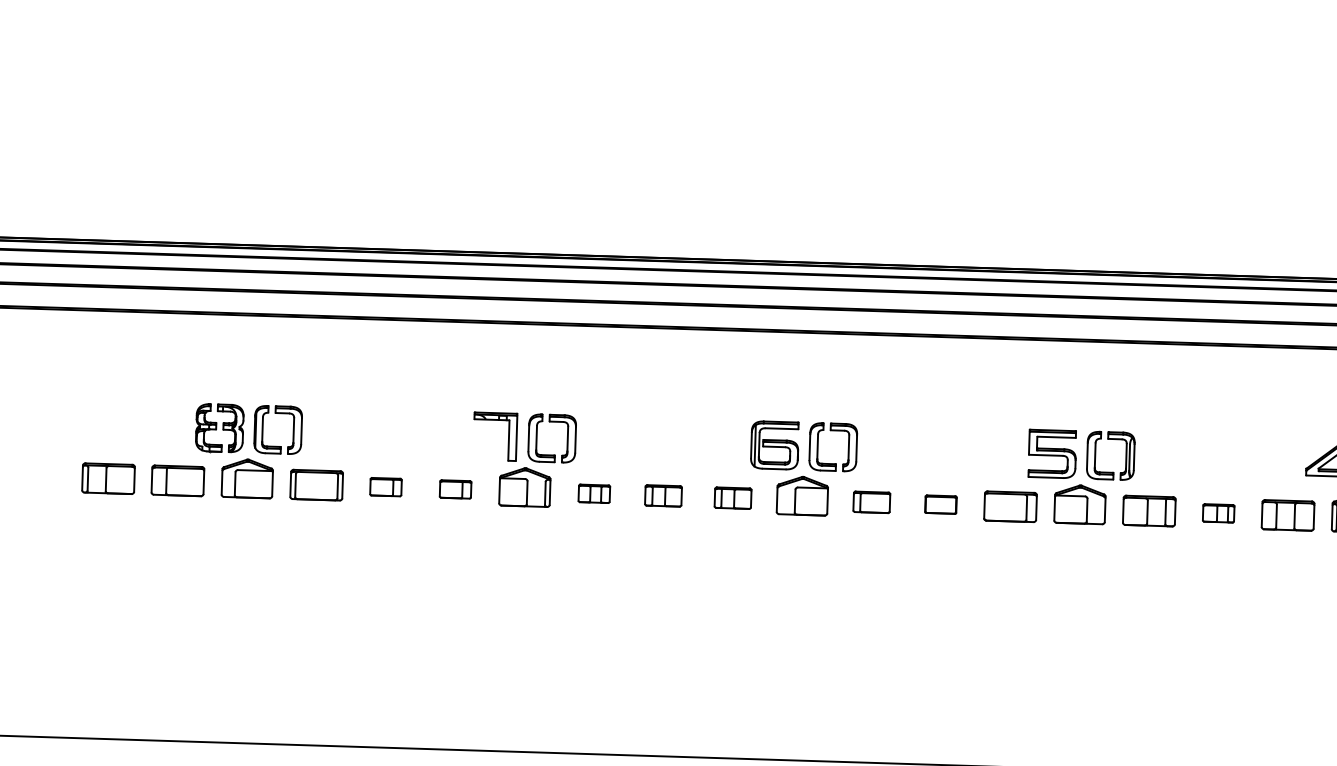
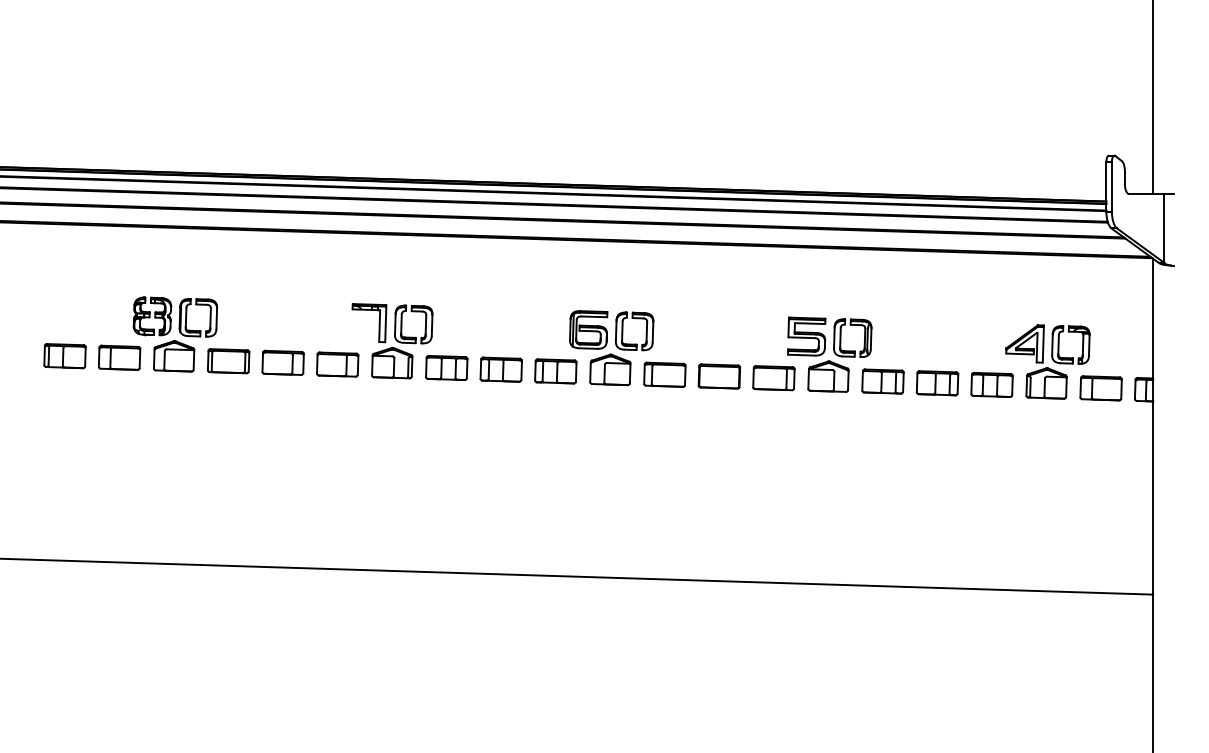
part: (385, 486) -> (282, 362), size x1.67
part: (455, 489) -> (337, 364), size x1.67
part: (593, 493) -> (446, 367), size x1.67
part: (662, 495) -> (500, 369), size x1.43
part: (732, 498) -> (555, 371), size x1.43
part: (871, 502) -> (664, 374), size x1.43
part: (940, 504) -> (718, 376), size x1.67
part: (1218, 513) -> (937, 383), size x1.67

